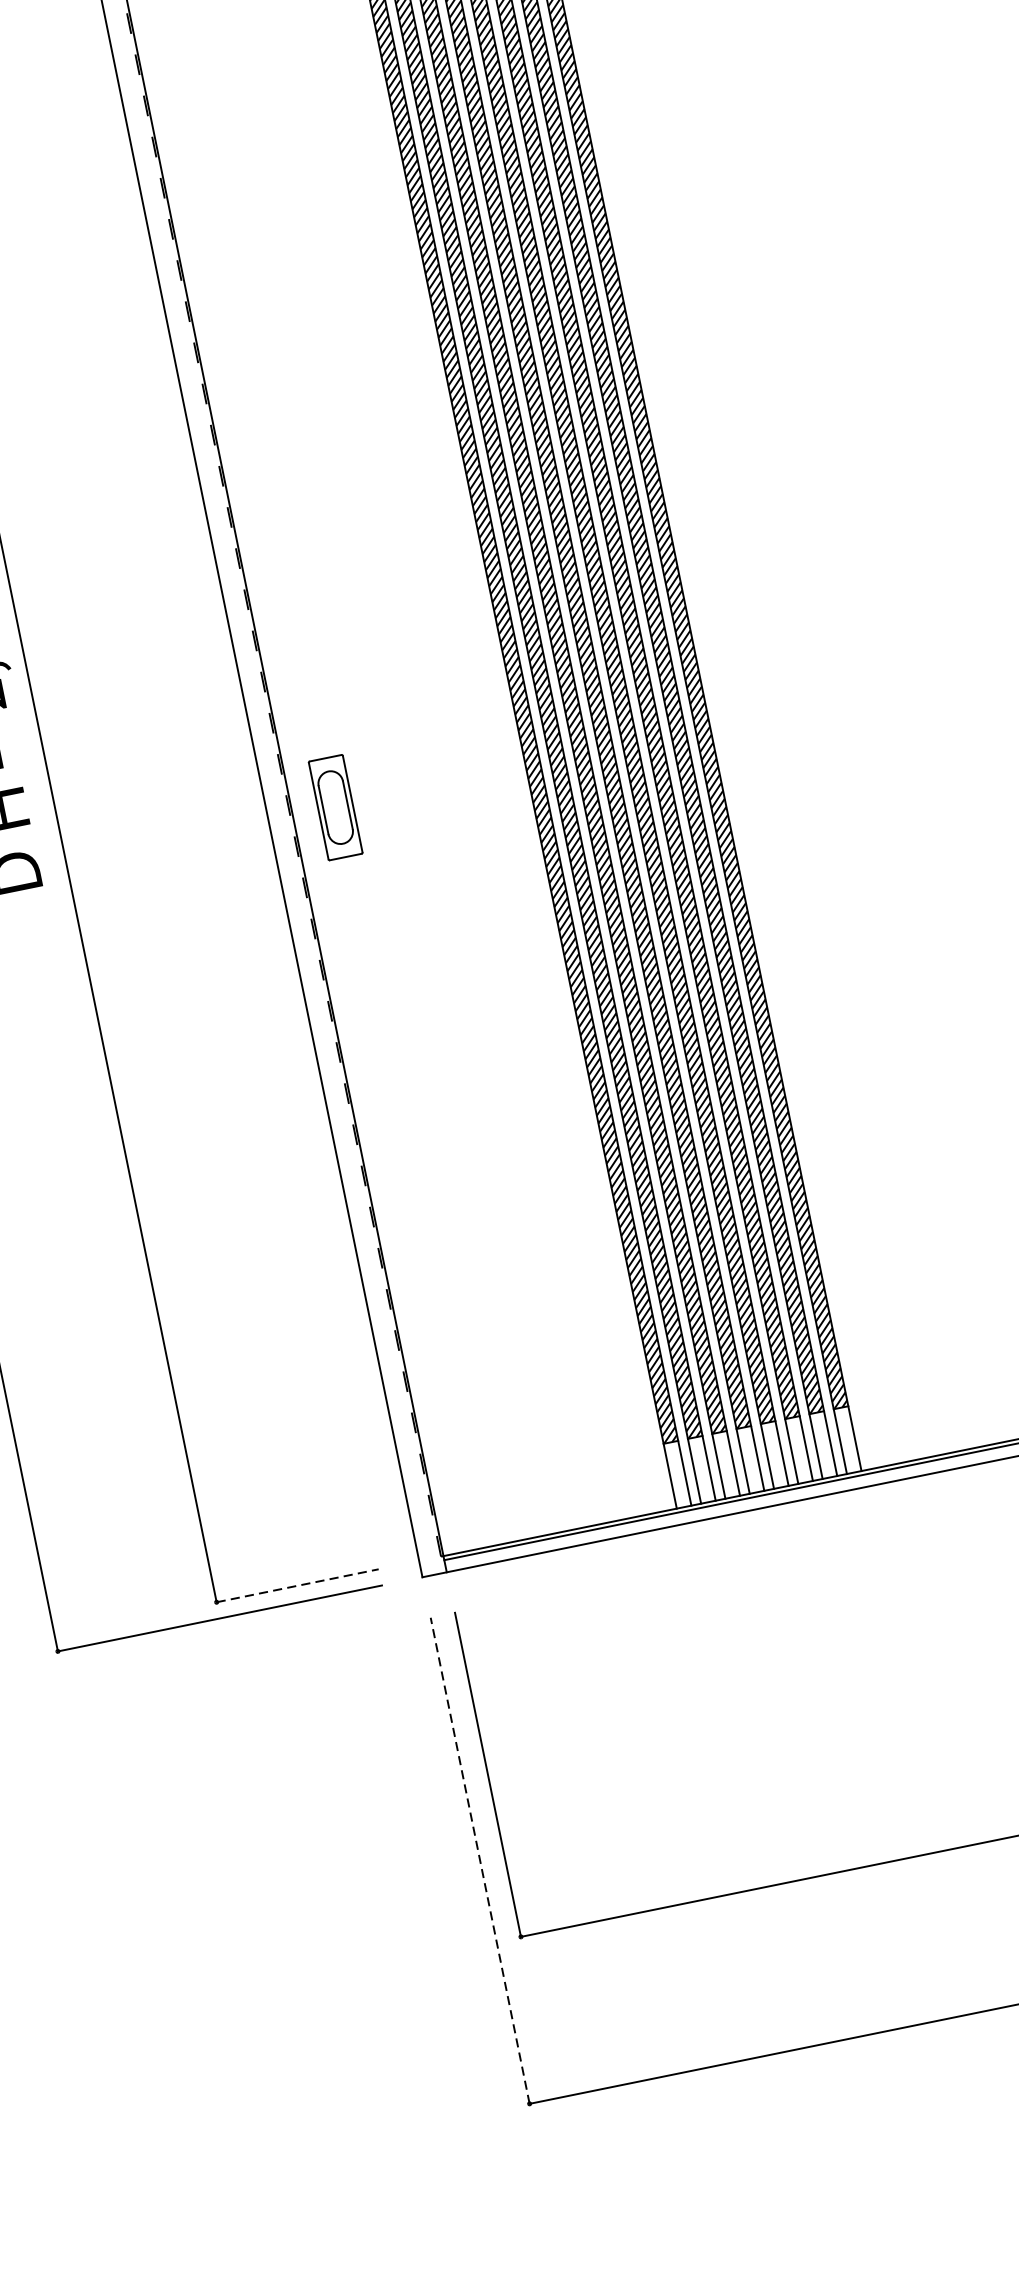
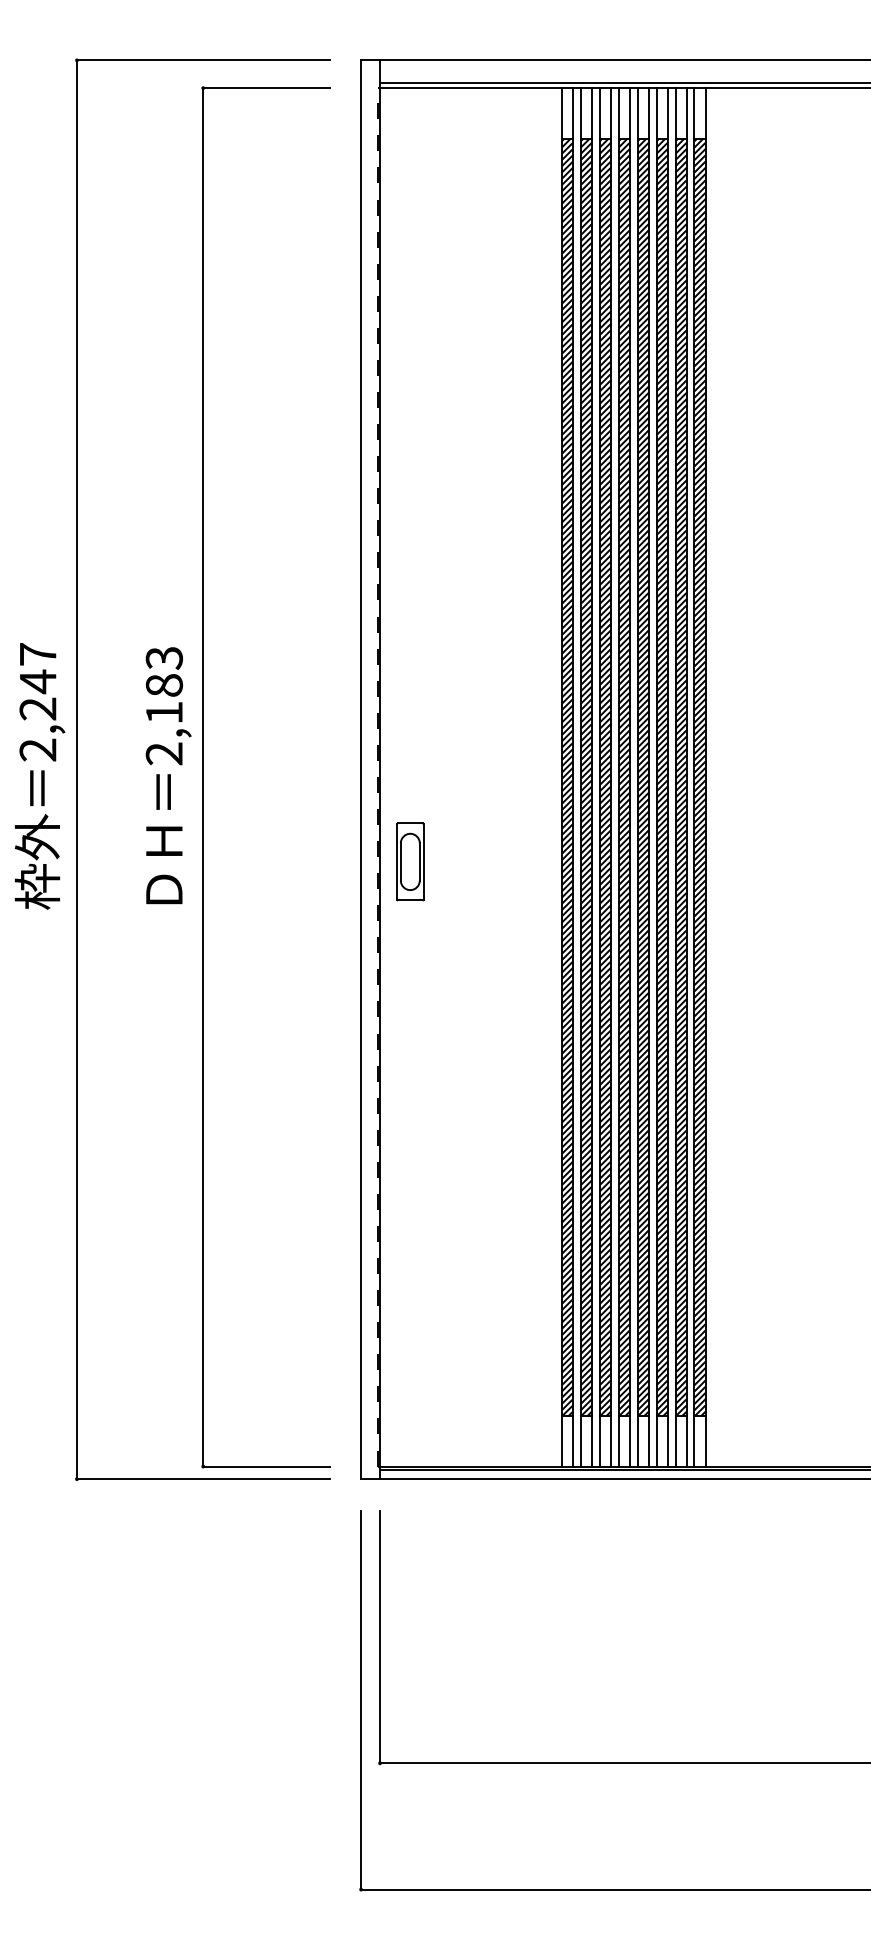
part: (335, 807) -> (410, 861), moved
line: (297, 1585) -> (266, 1466), dashed -> solid
line: (480, 1859) -> (361, 1699), dashed -> solid

